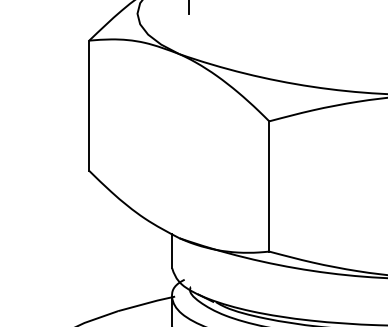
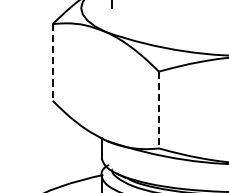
line: (88, 105) -> (52, 62), solid -> dashed
line: (268, 187) -> (158, 110), solid -> dashed

